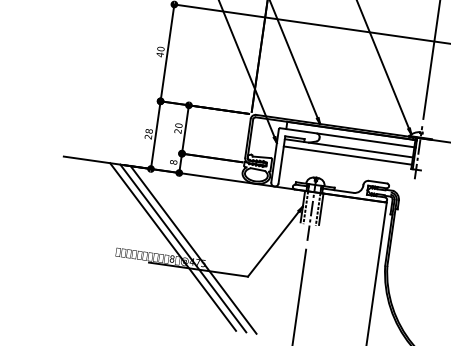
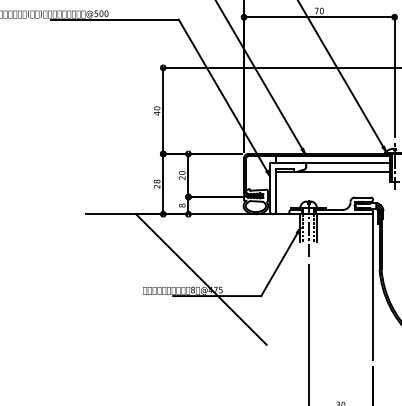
line: (347, 156) -> (333, 178), removed
line: (172, 246) -> (191, 279), removed
line: (193, 249) -> (210, 279), removed

